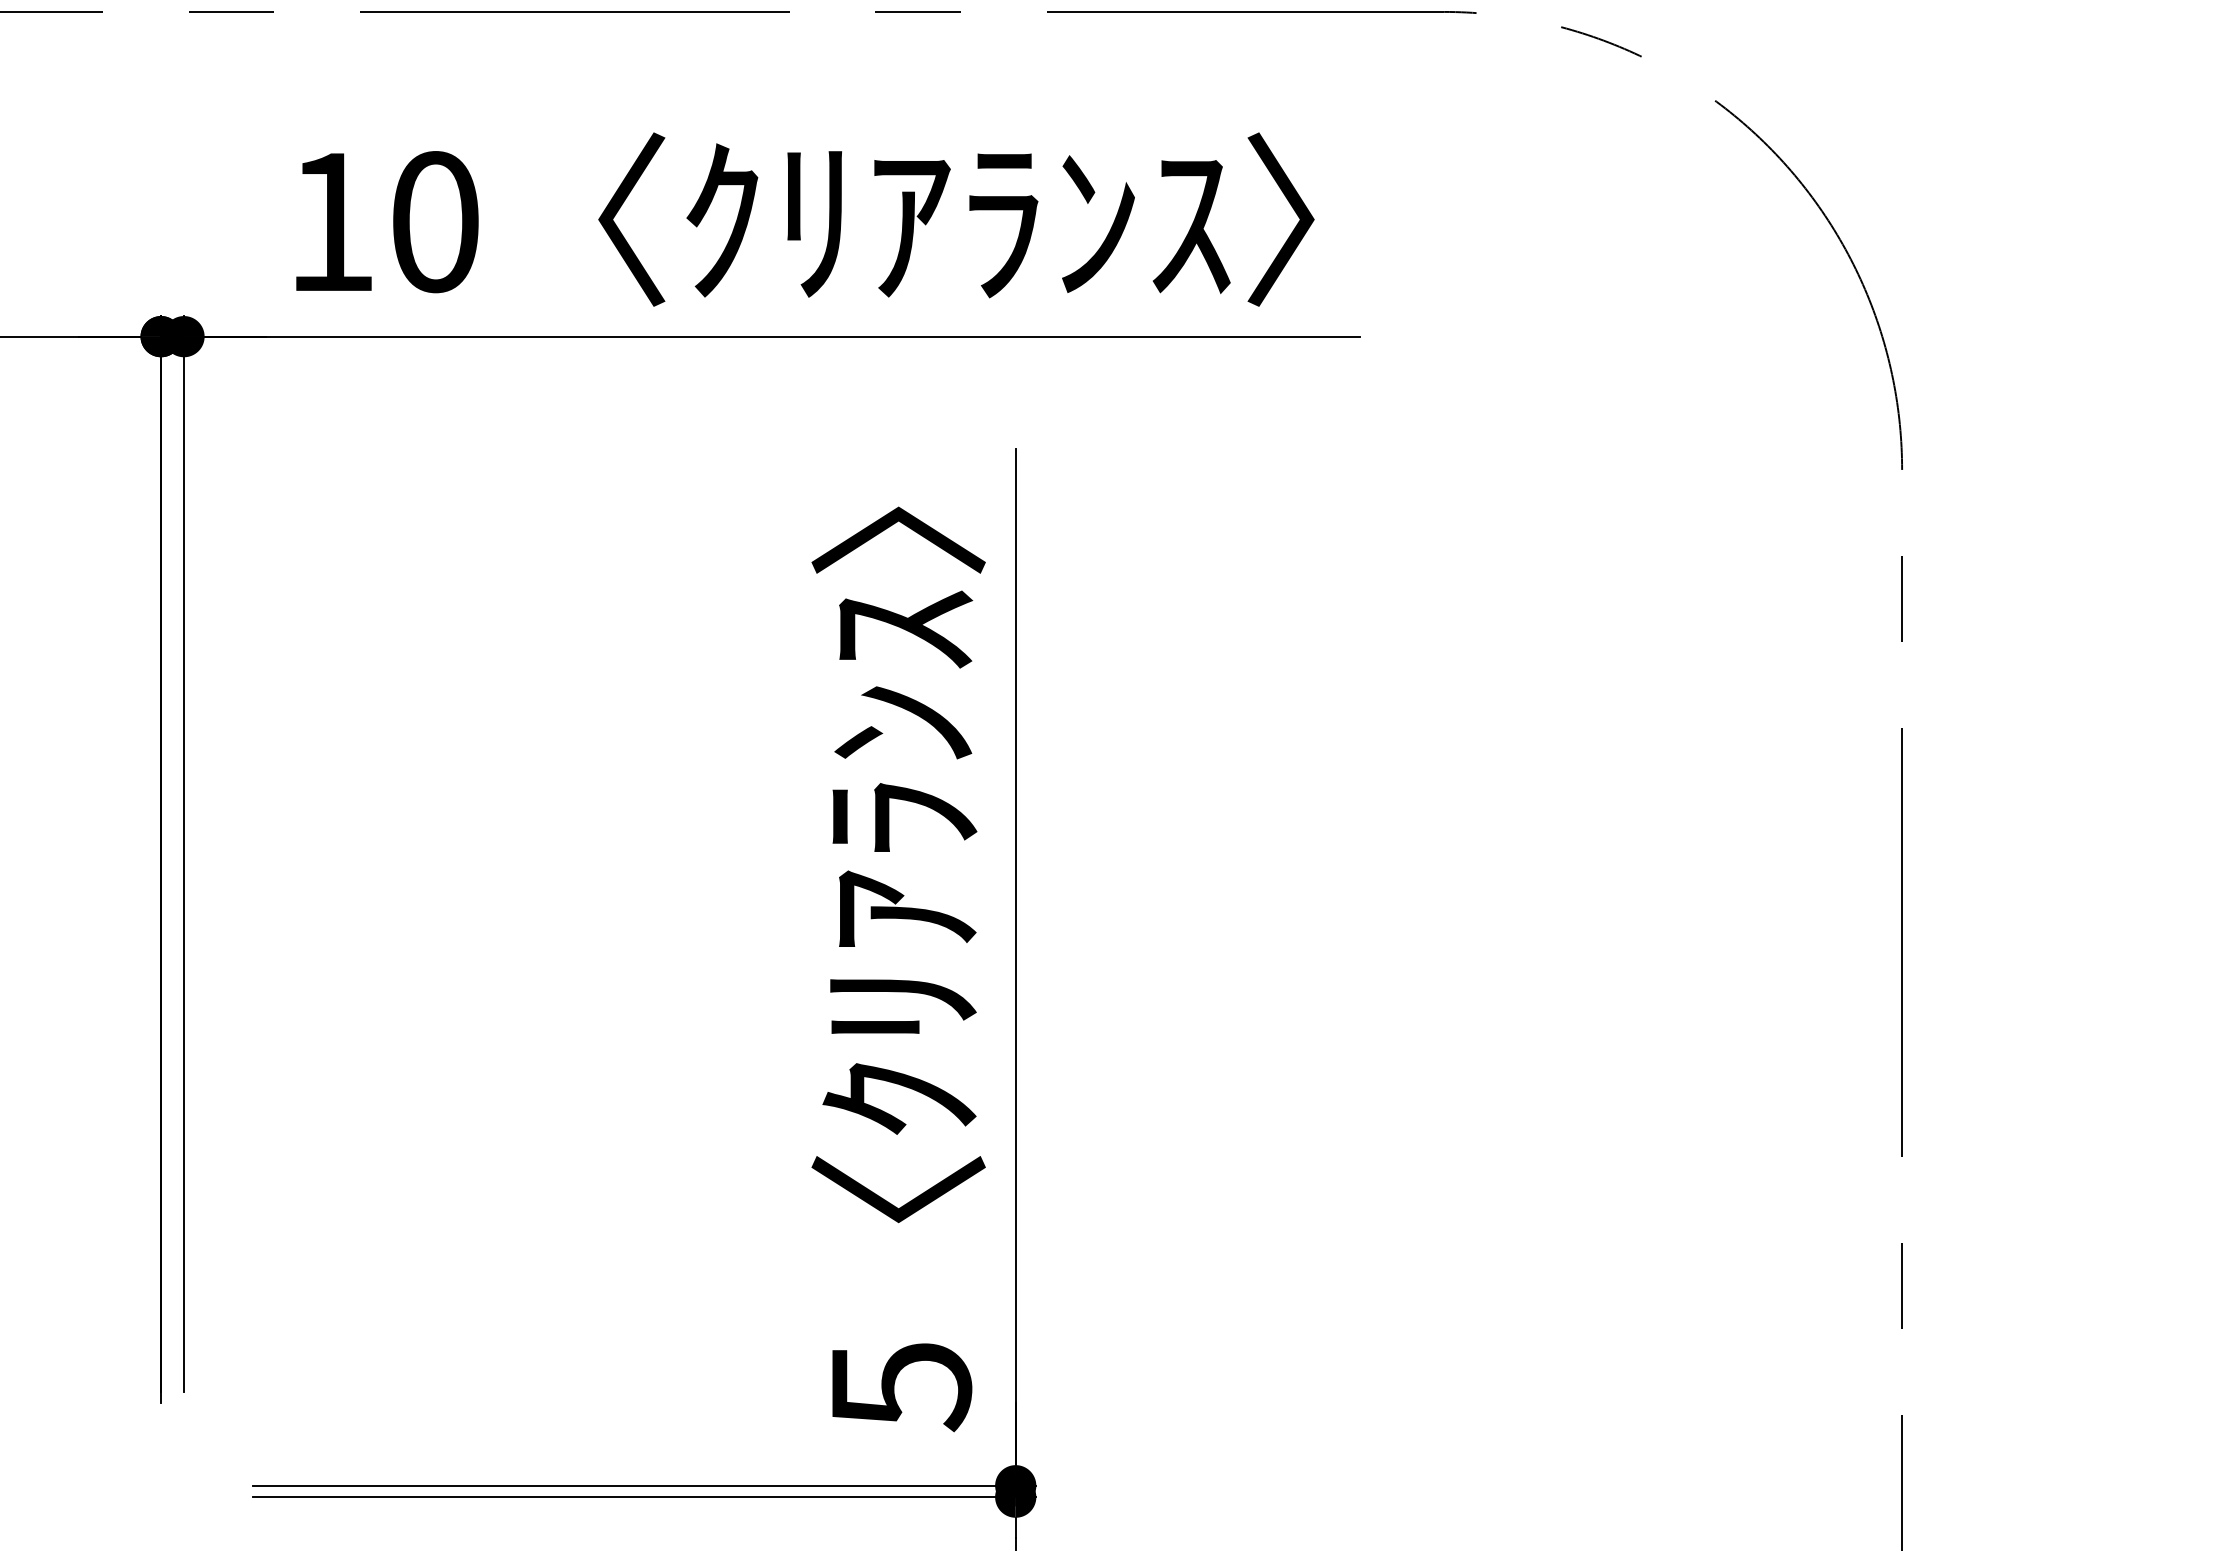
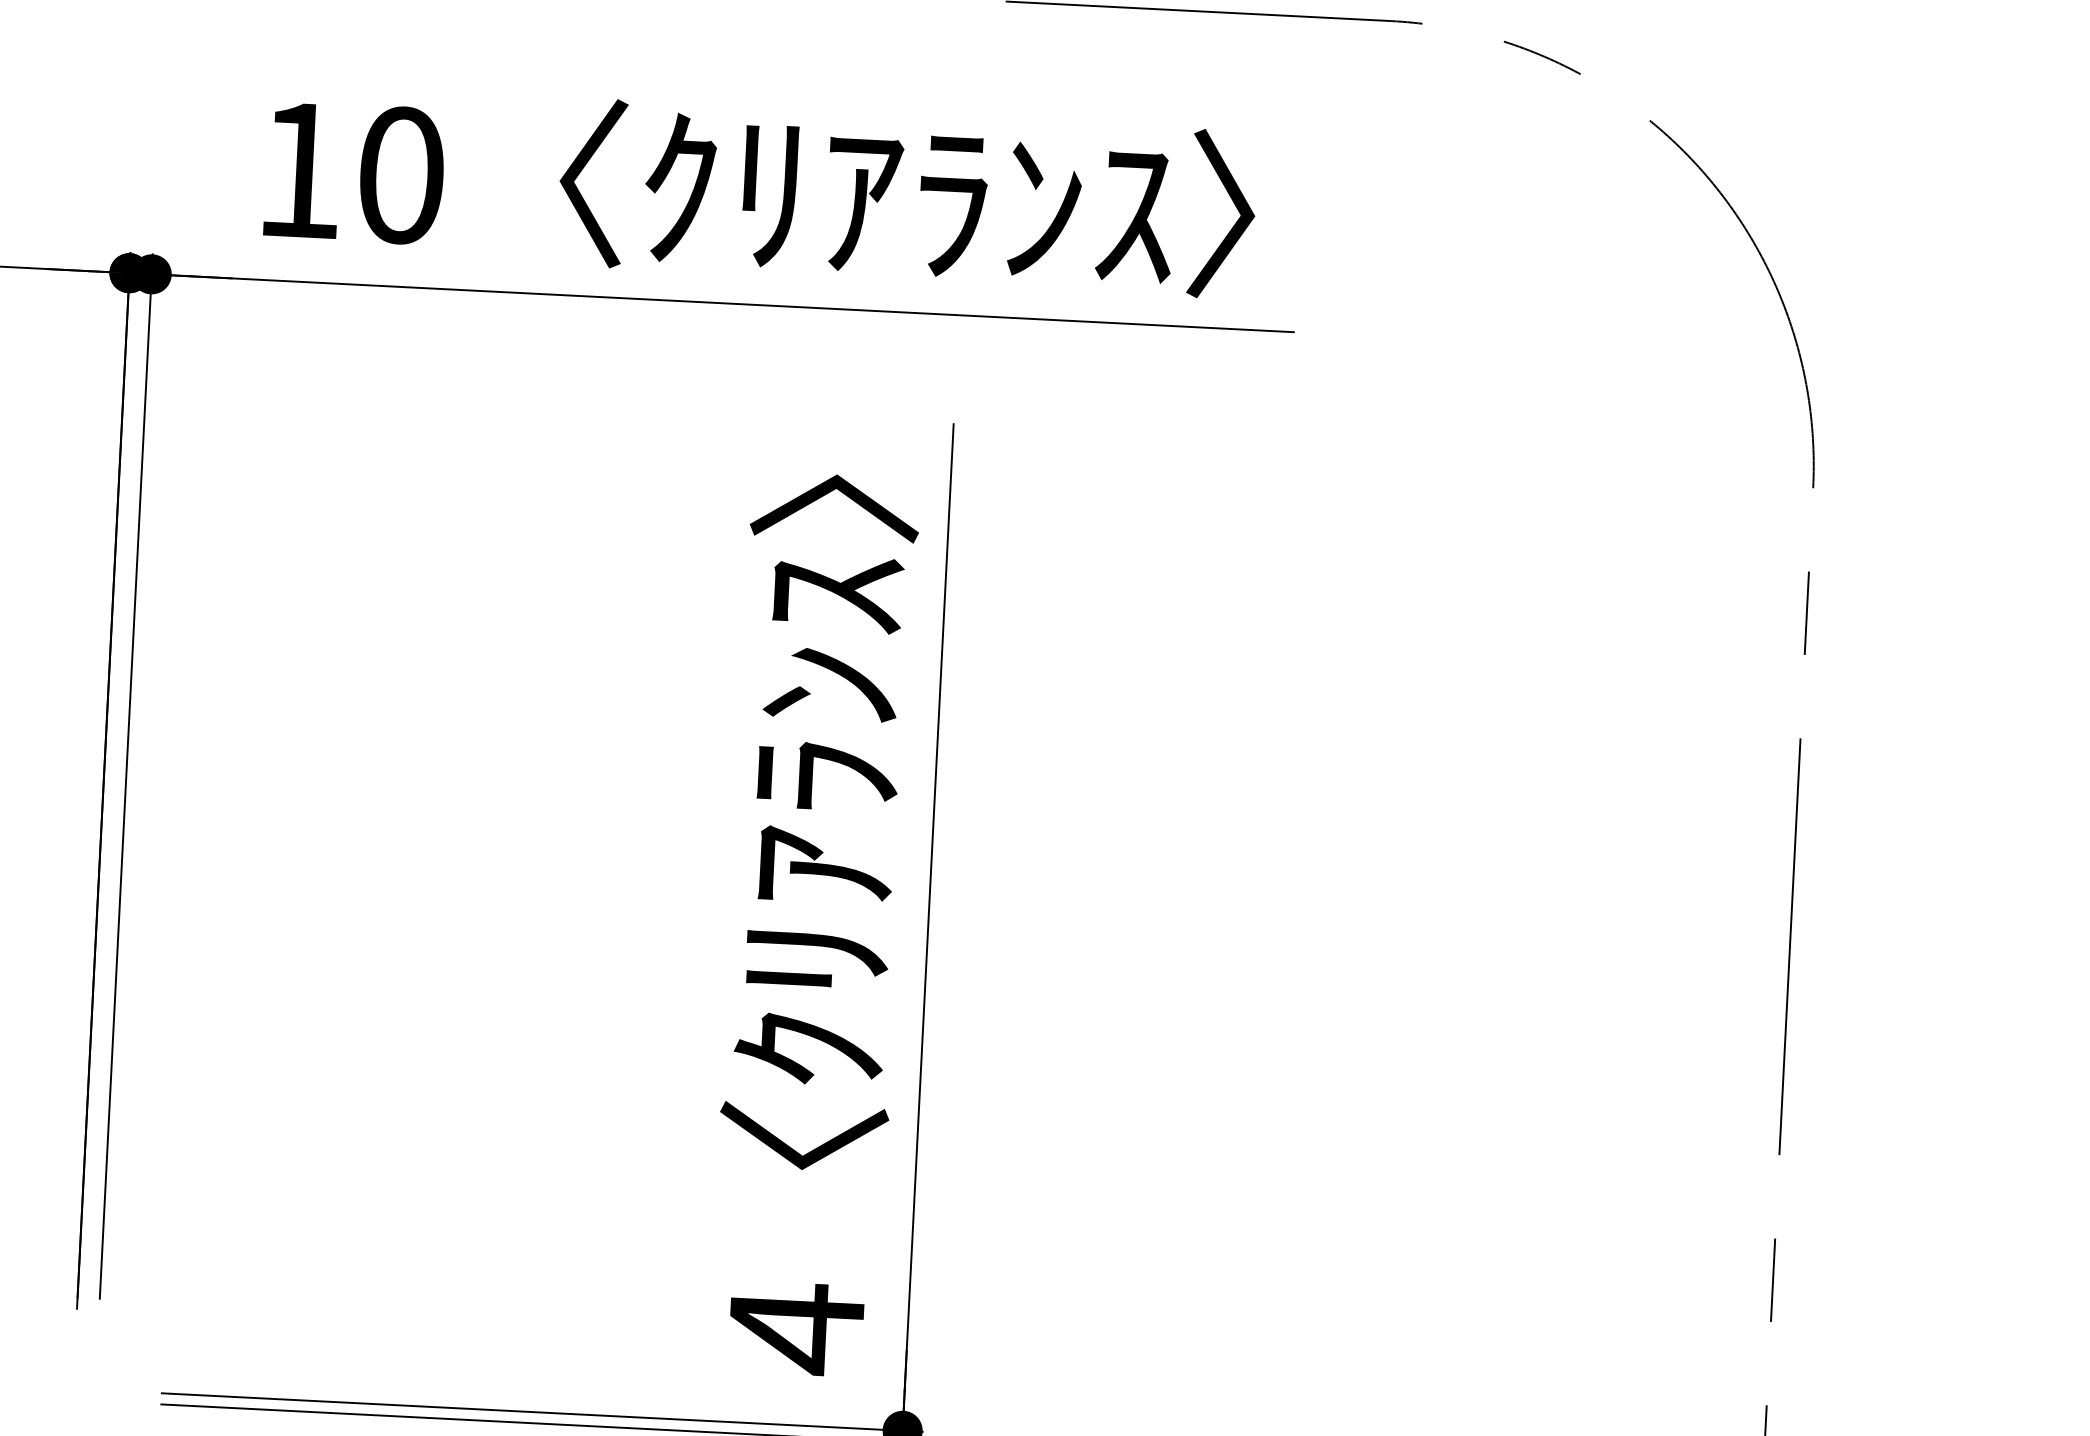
text: (902, 1386) -> (797, 1328), 5 -> 4

